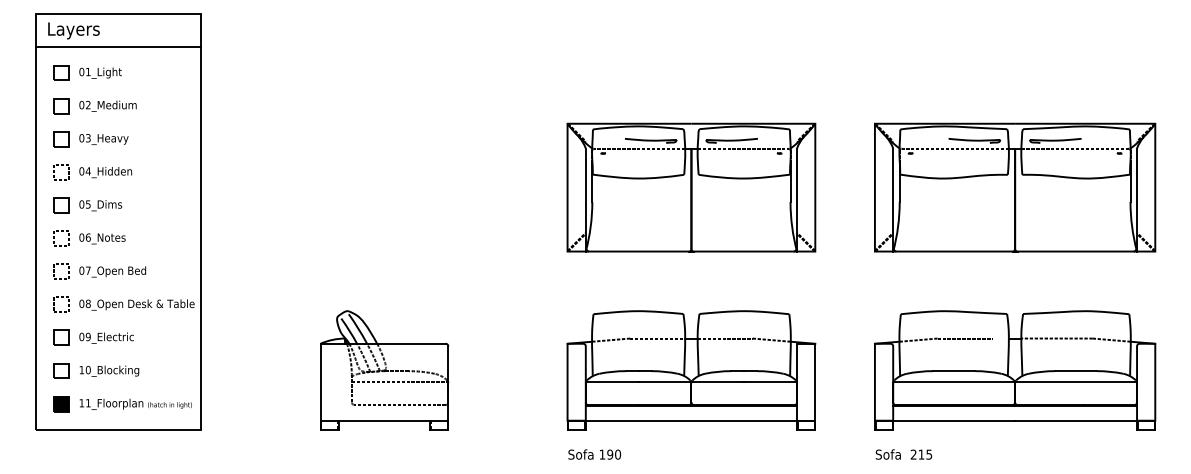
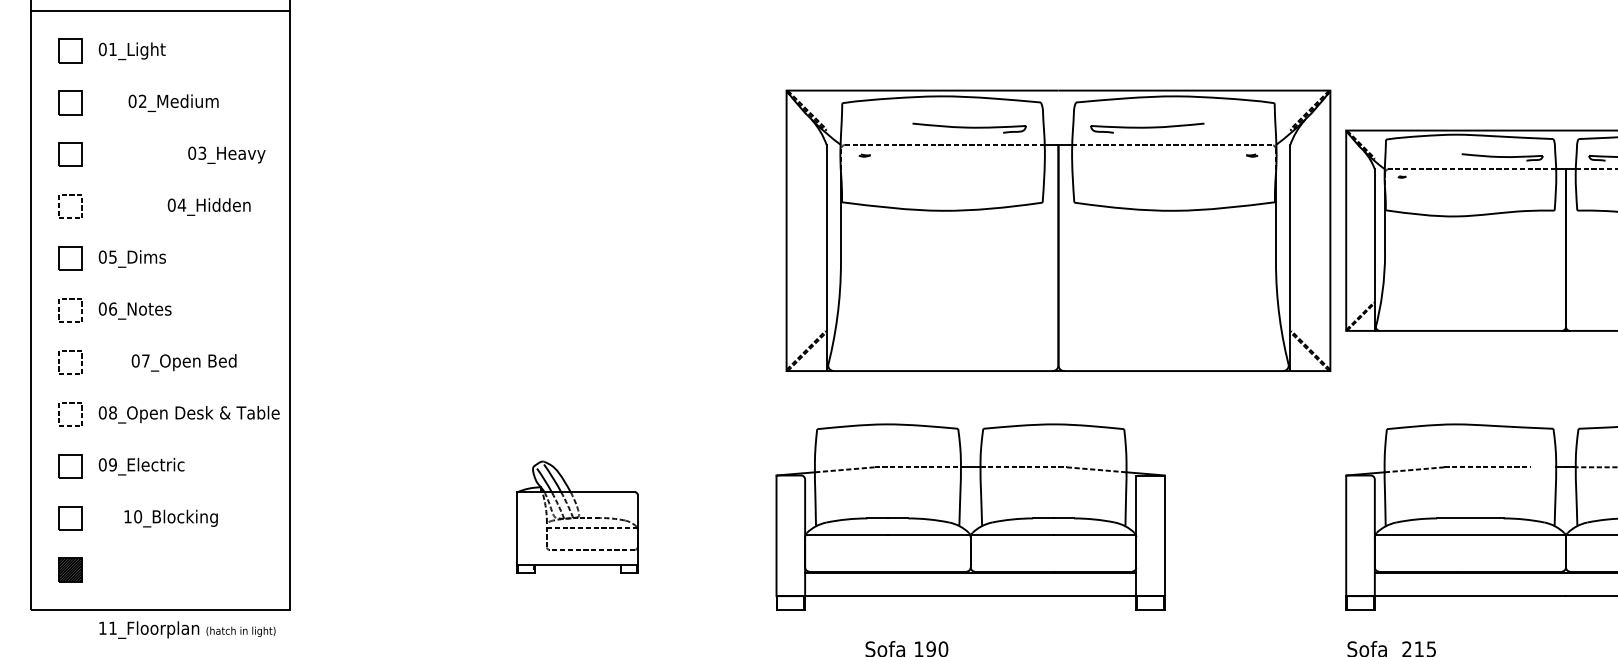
text: (107, 105) -> (172, 101), moved
text: (103, 139) -> (226, 155), moved
text: (105, 172) -> (208, 206), moved
part: (691, 187) -> (1058, 230), size x1.4
text: (112, 271) -> (183, 362), moved
text: (109, 370) -> (171, 517), moved
part: (384, 370) -> (577, 517), size x0.6
part: (691, 370) -> (970, 517), moved
text: (135, 403) -> (186, 628), moved

